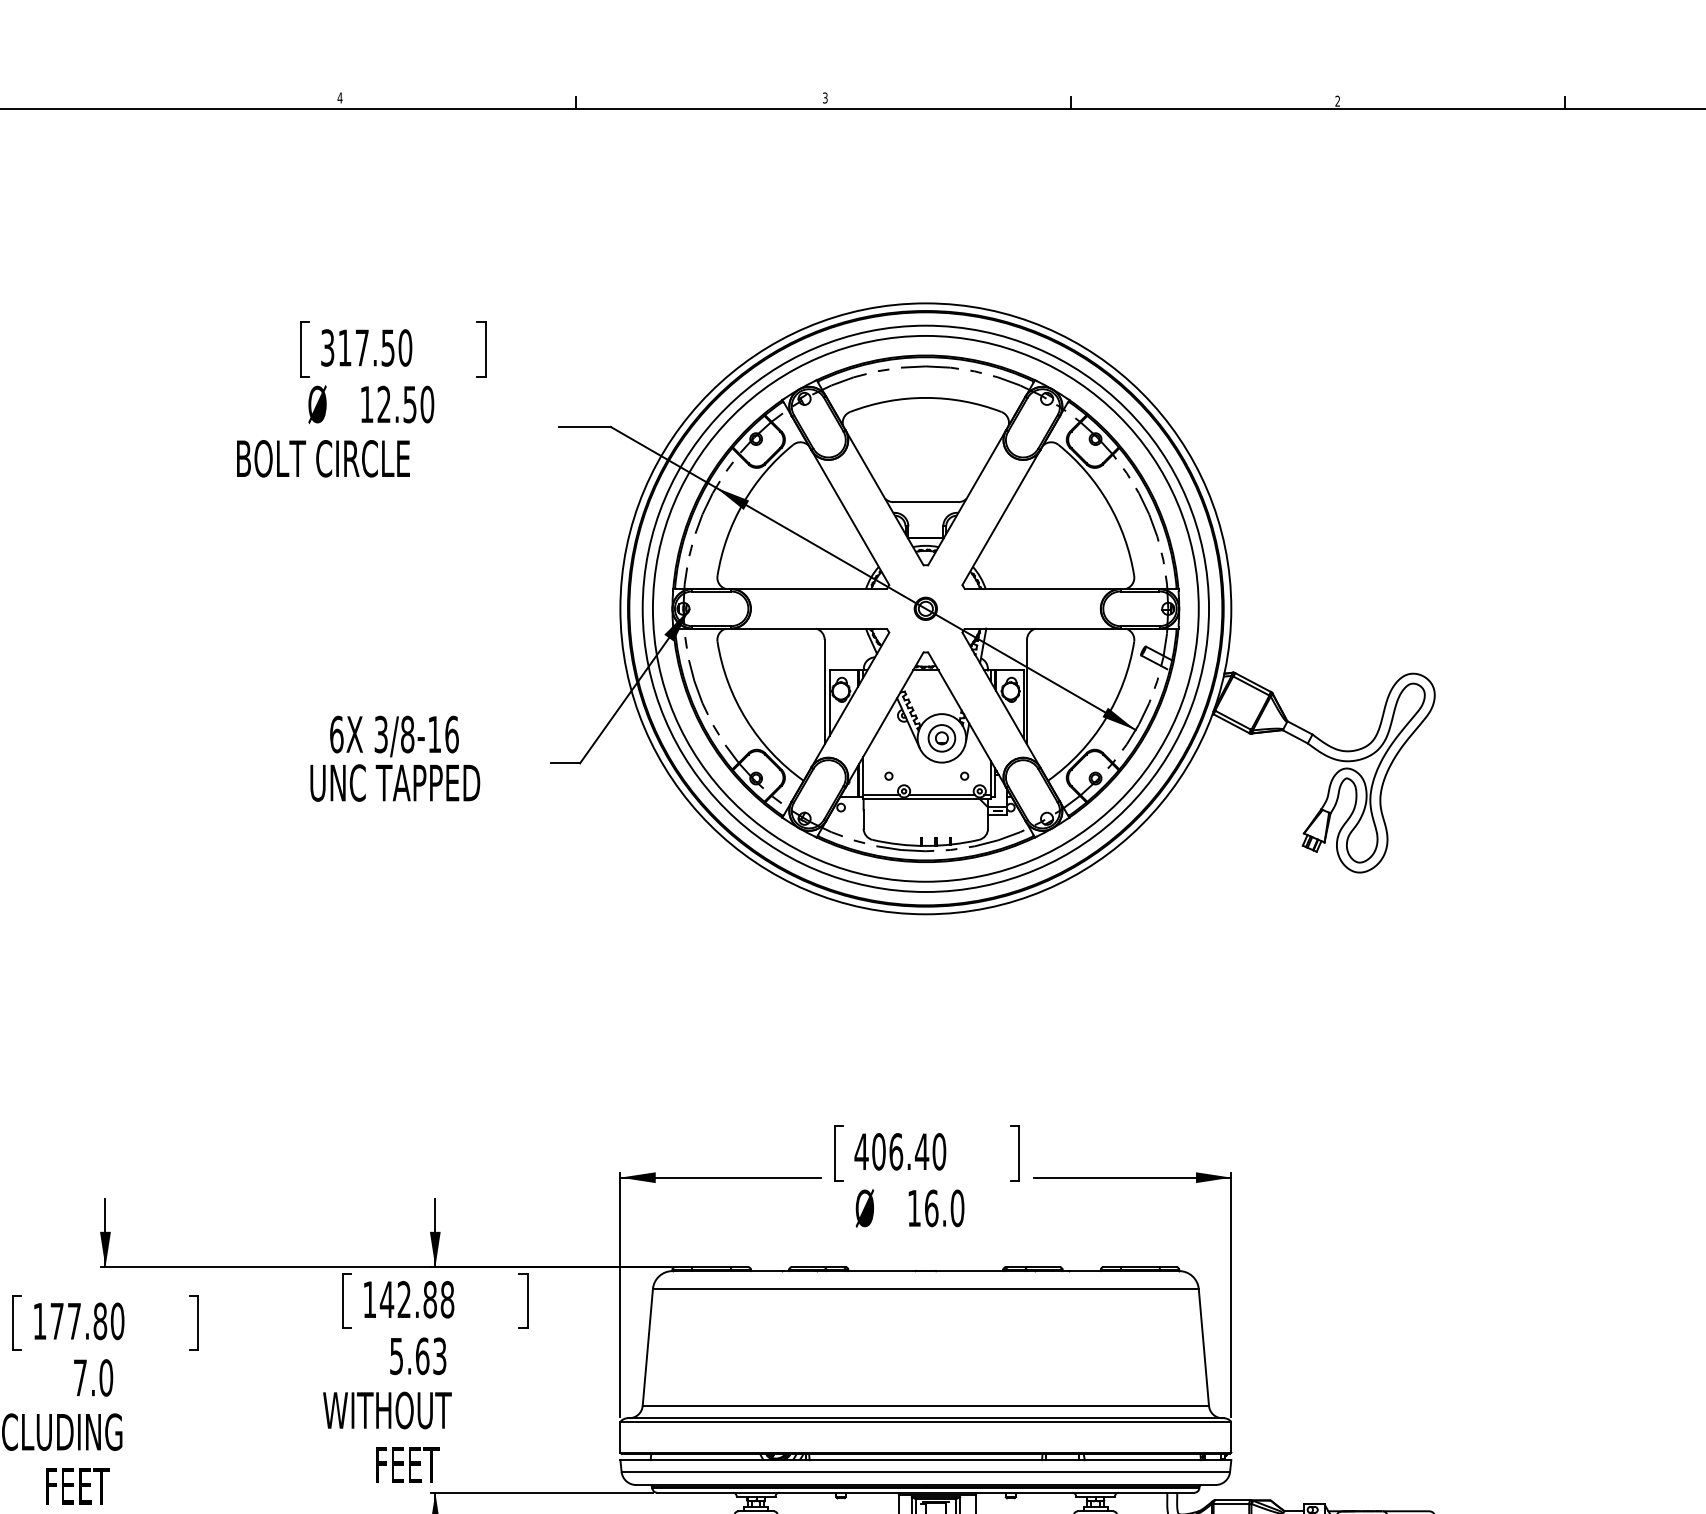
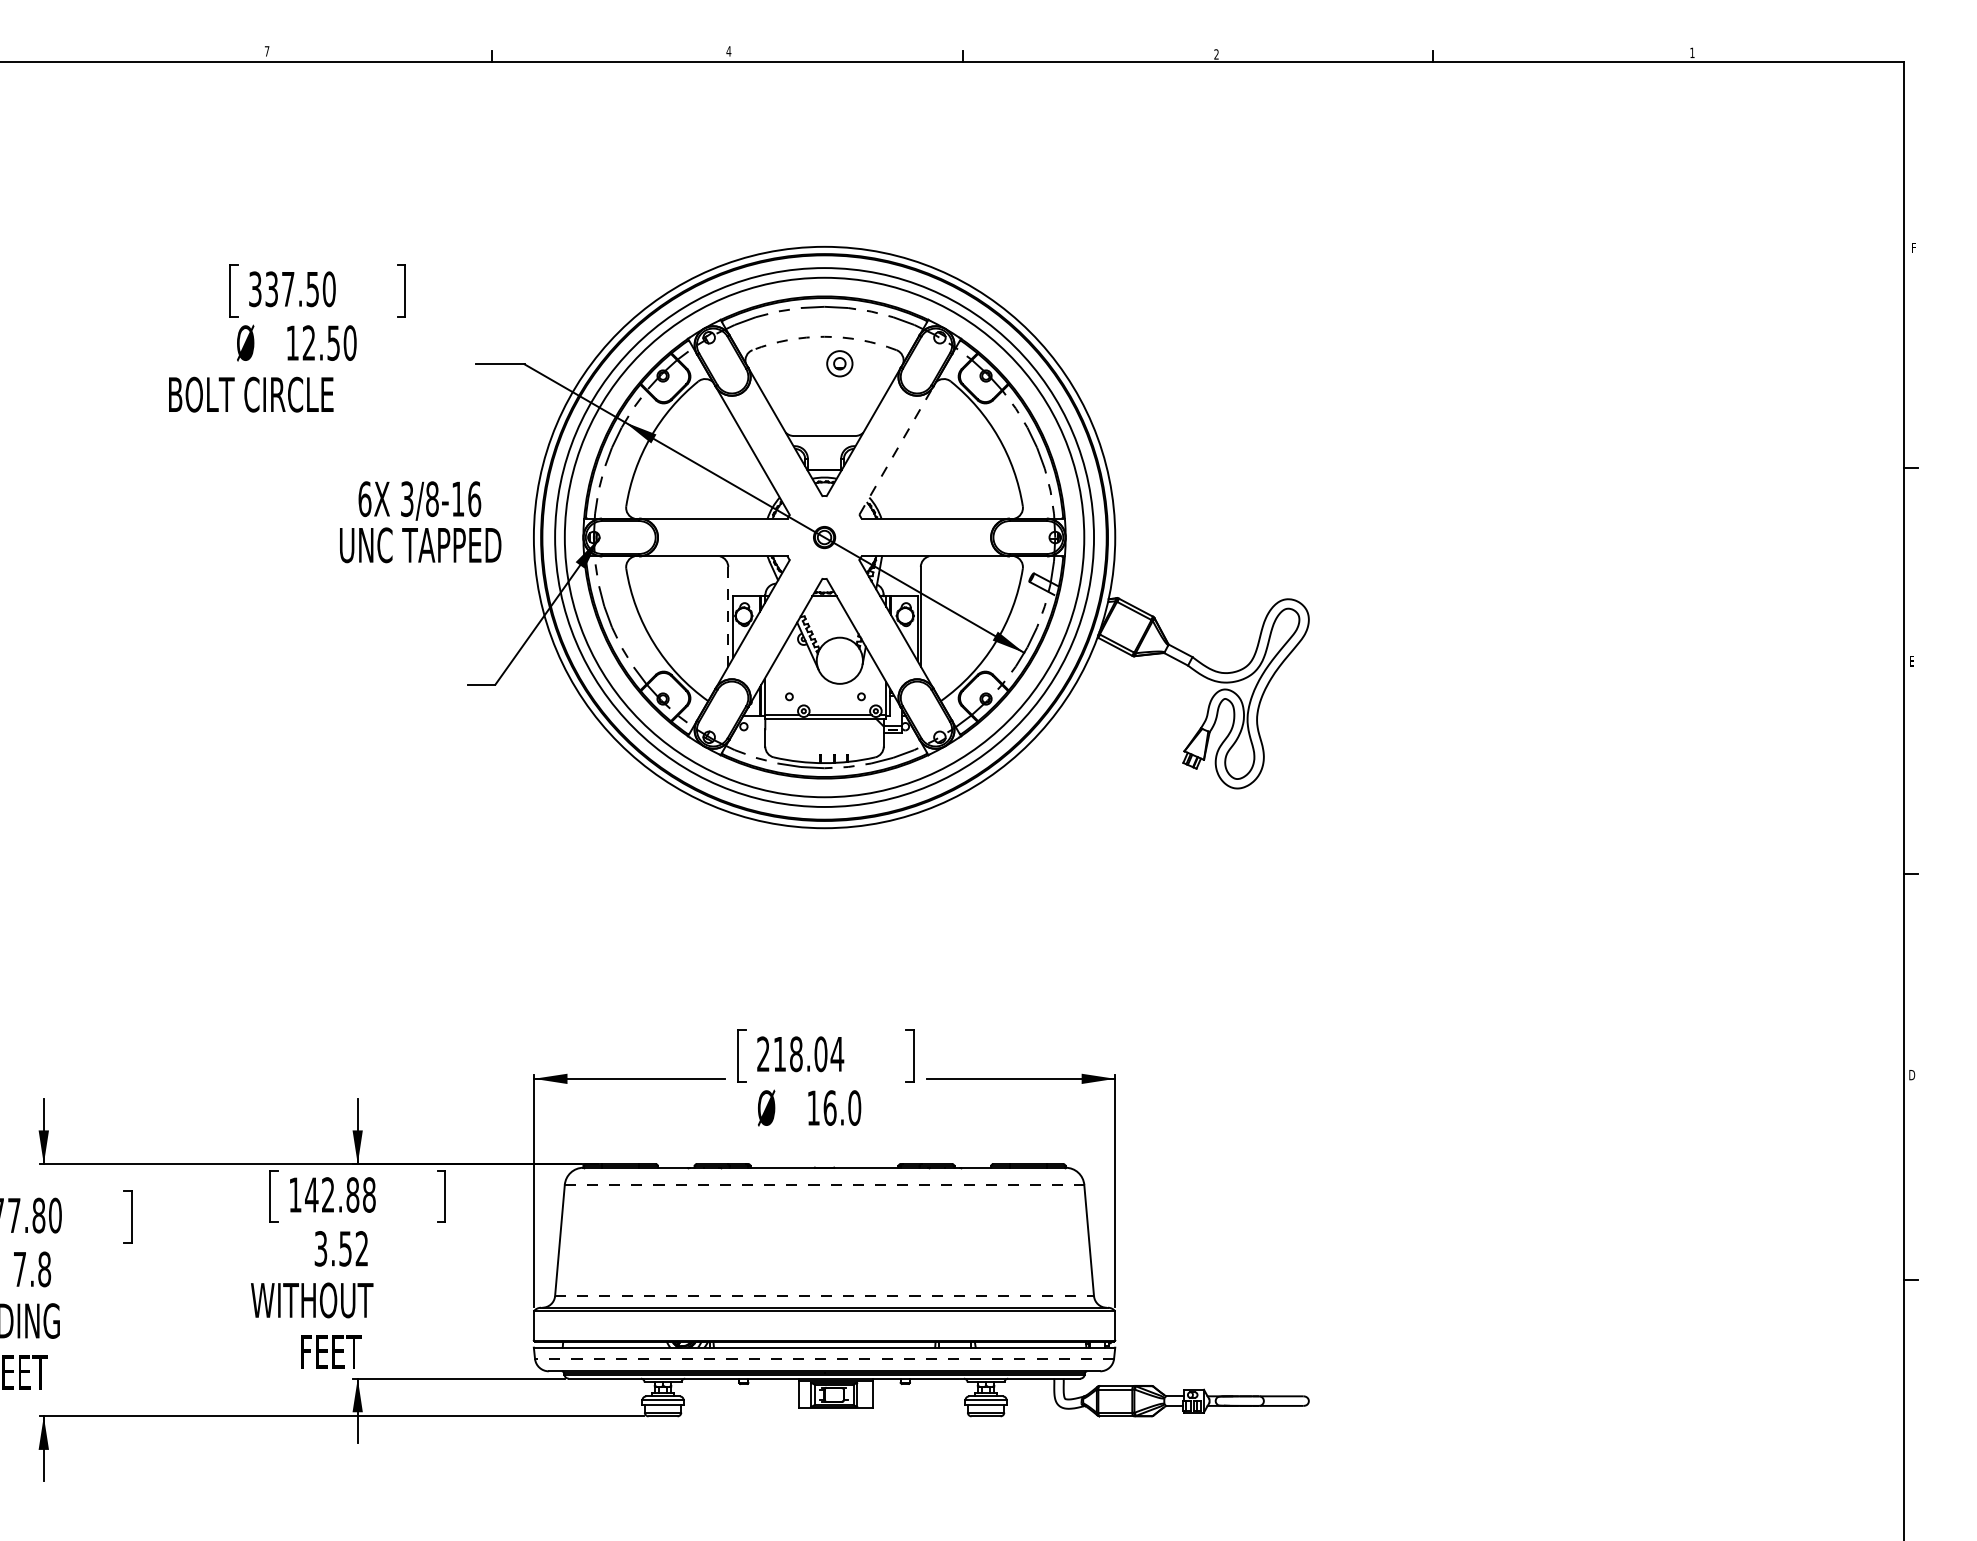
text: (339, 98) -> (266, 51), 4 -> 7
text: (824, 98) -> (728, 51), 3 -> 4
text: (344, 348) -> (271, 289), 317.50 -> 337.50
arc: (925, 397) -> (824, 336), solid -> dashed
line: (1001, 517) -> (896, 450), solid -> dashed
line: (824, 691) -> (728, 616), solid -> dashed
part: (941, 738) -> (839, 363), moved
text: (395, 759) -> (420, 522), moved
text: (900, 1152) -> (800, 1054), 406.40 -> 218.04
line: (925, 1288) -> (824, 1184), solid -> dashed
text: (418, 1355) -> (341, 1248), 5.63 -> 3.52
text: (106, 1378) -> (44, 1269), 7.0 -> 7.8
line: (926, 1406) -> (825, 1296), solid -> dashed
line: (925, 1471) -> (824, 1358), solid -> dashed

